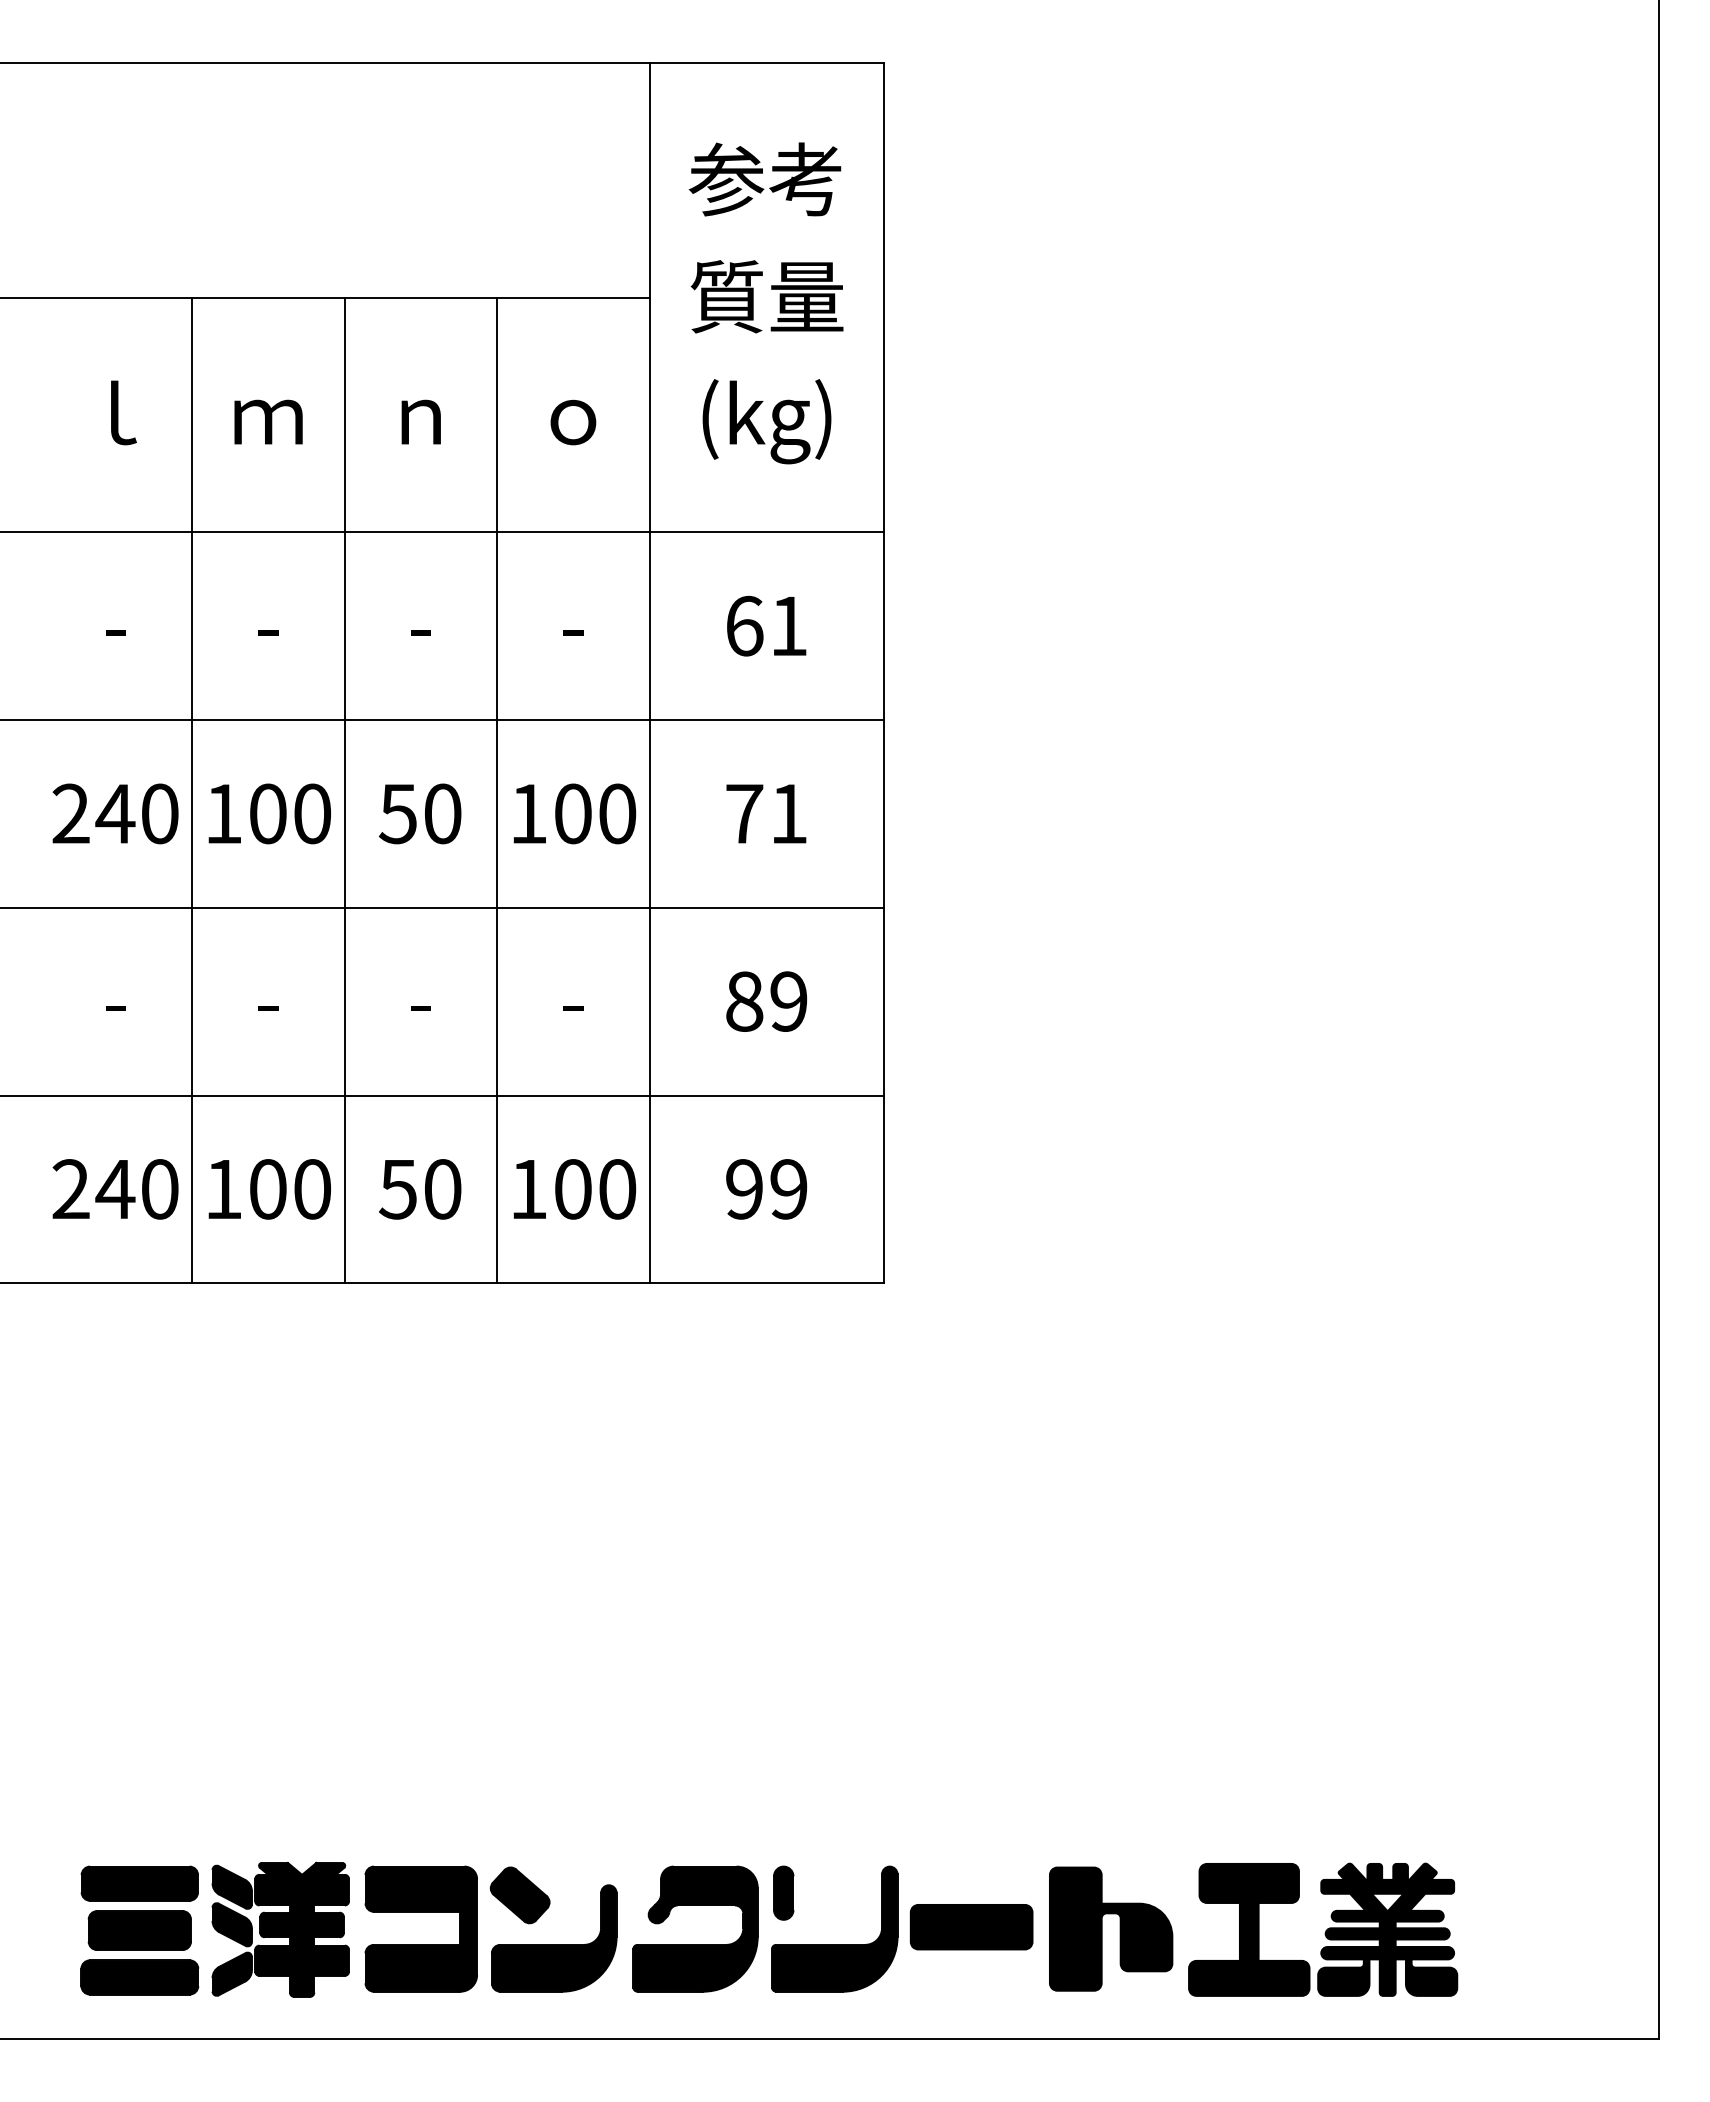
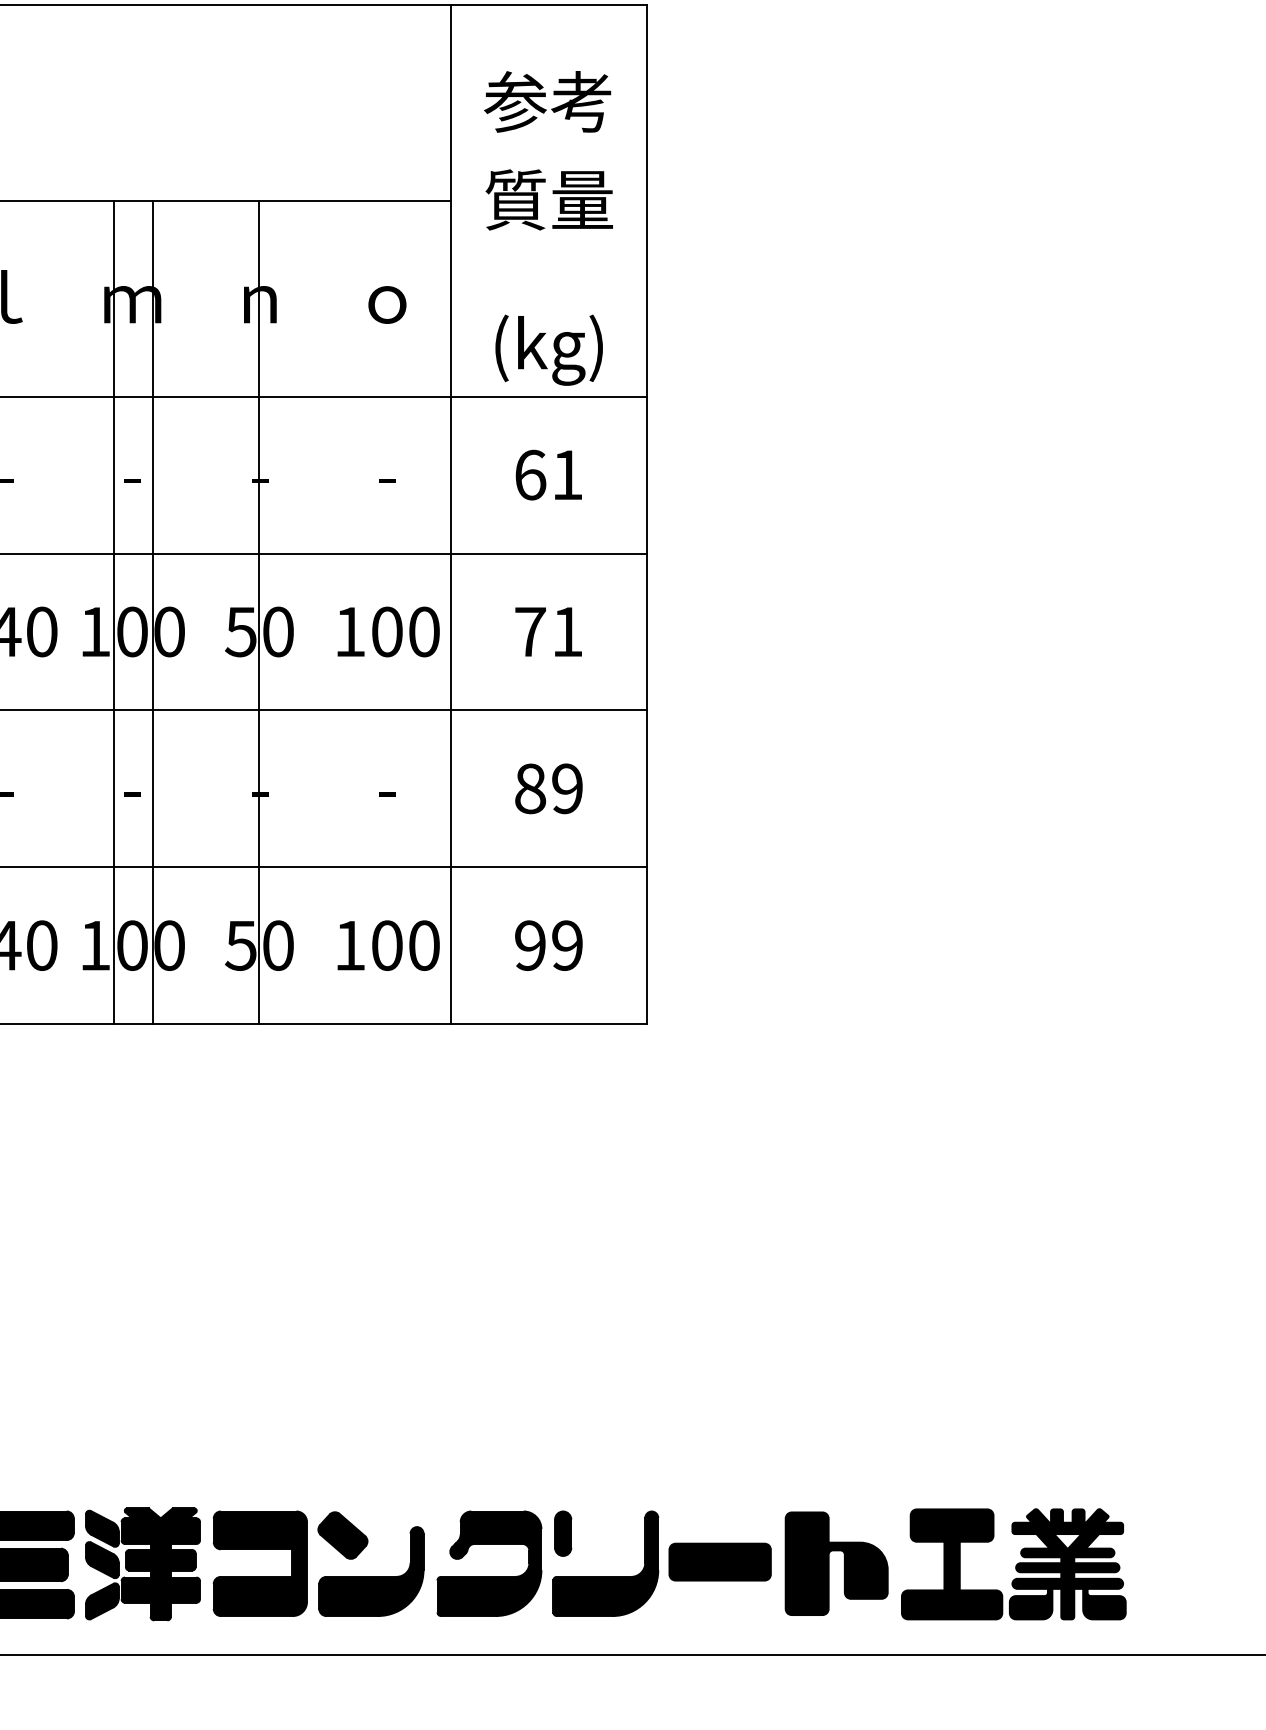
text: (766, 421) -> (548, 350), moved
line: (192, 790) -> (114, 612), moved
line: (344, 790) -> (152, 612), moved
line: (497, 790) -> (258, 612), moved

